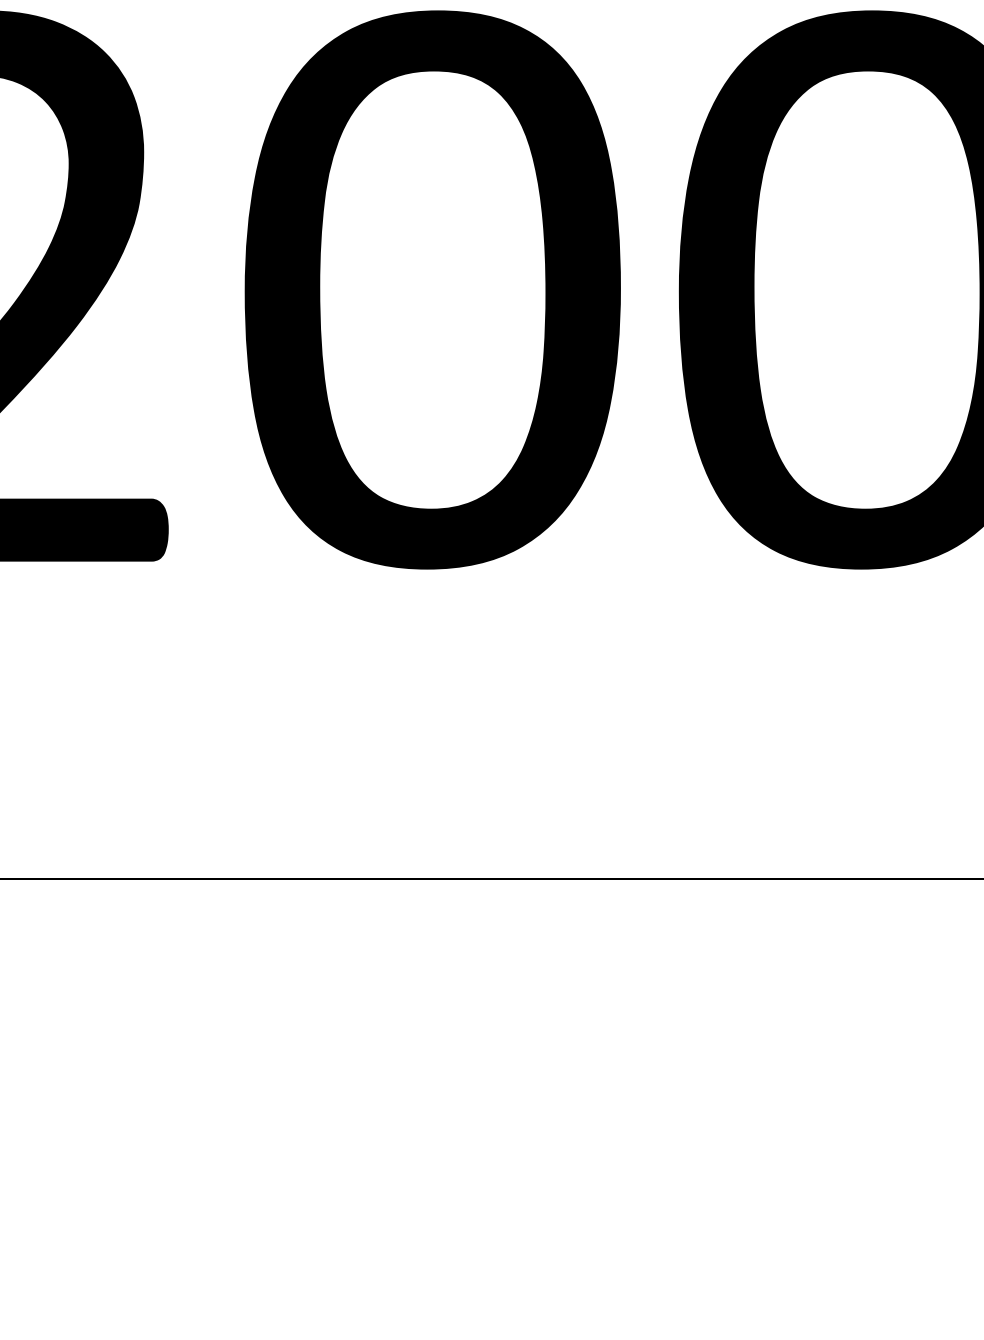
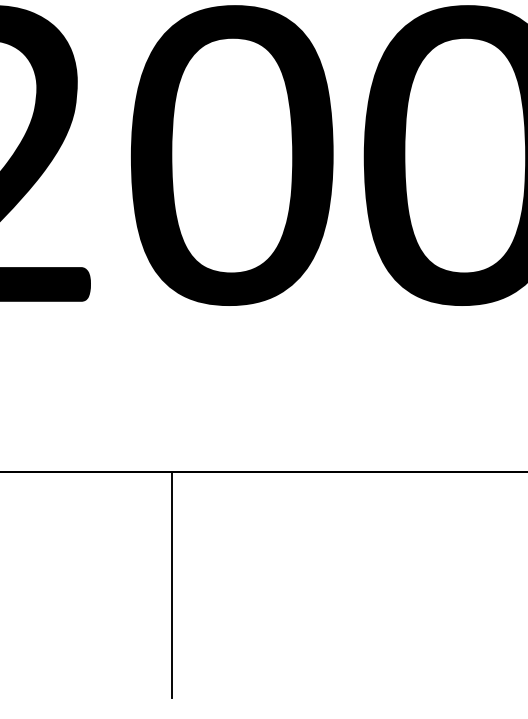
line: (319, 1089) -> (171, 584), added

